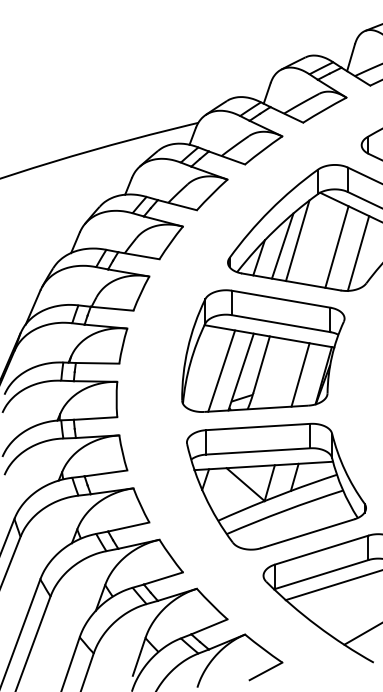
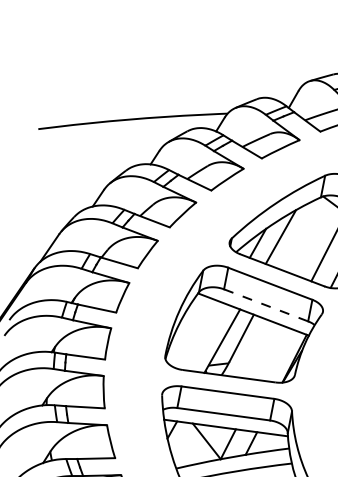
line: (297, 240) -> (294, 234), removed
line: (281, 323) -> (266, 305), solid -> dashed
line: (221, 370) -> (205, 336), removed
line: (300, 374) -> (274, 353), removed

